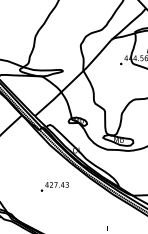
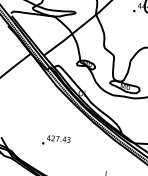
text: (54, 186) -> (56, 140), moved

